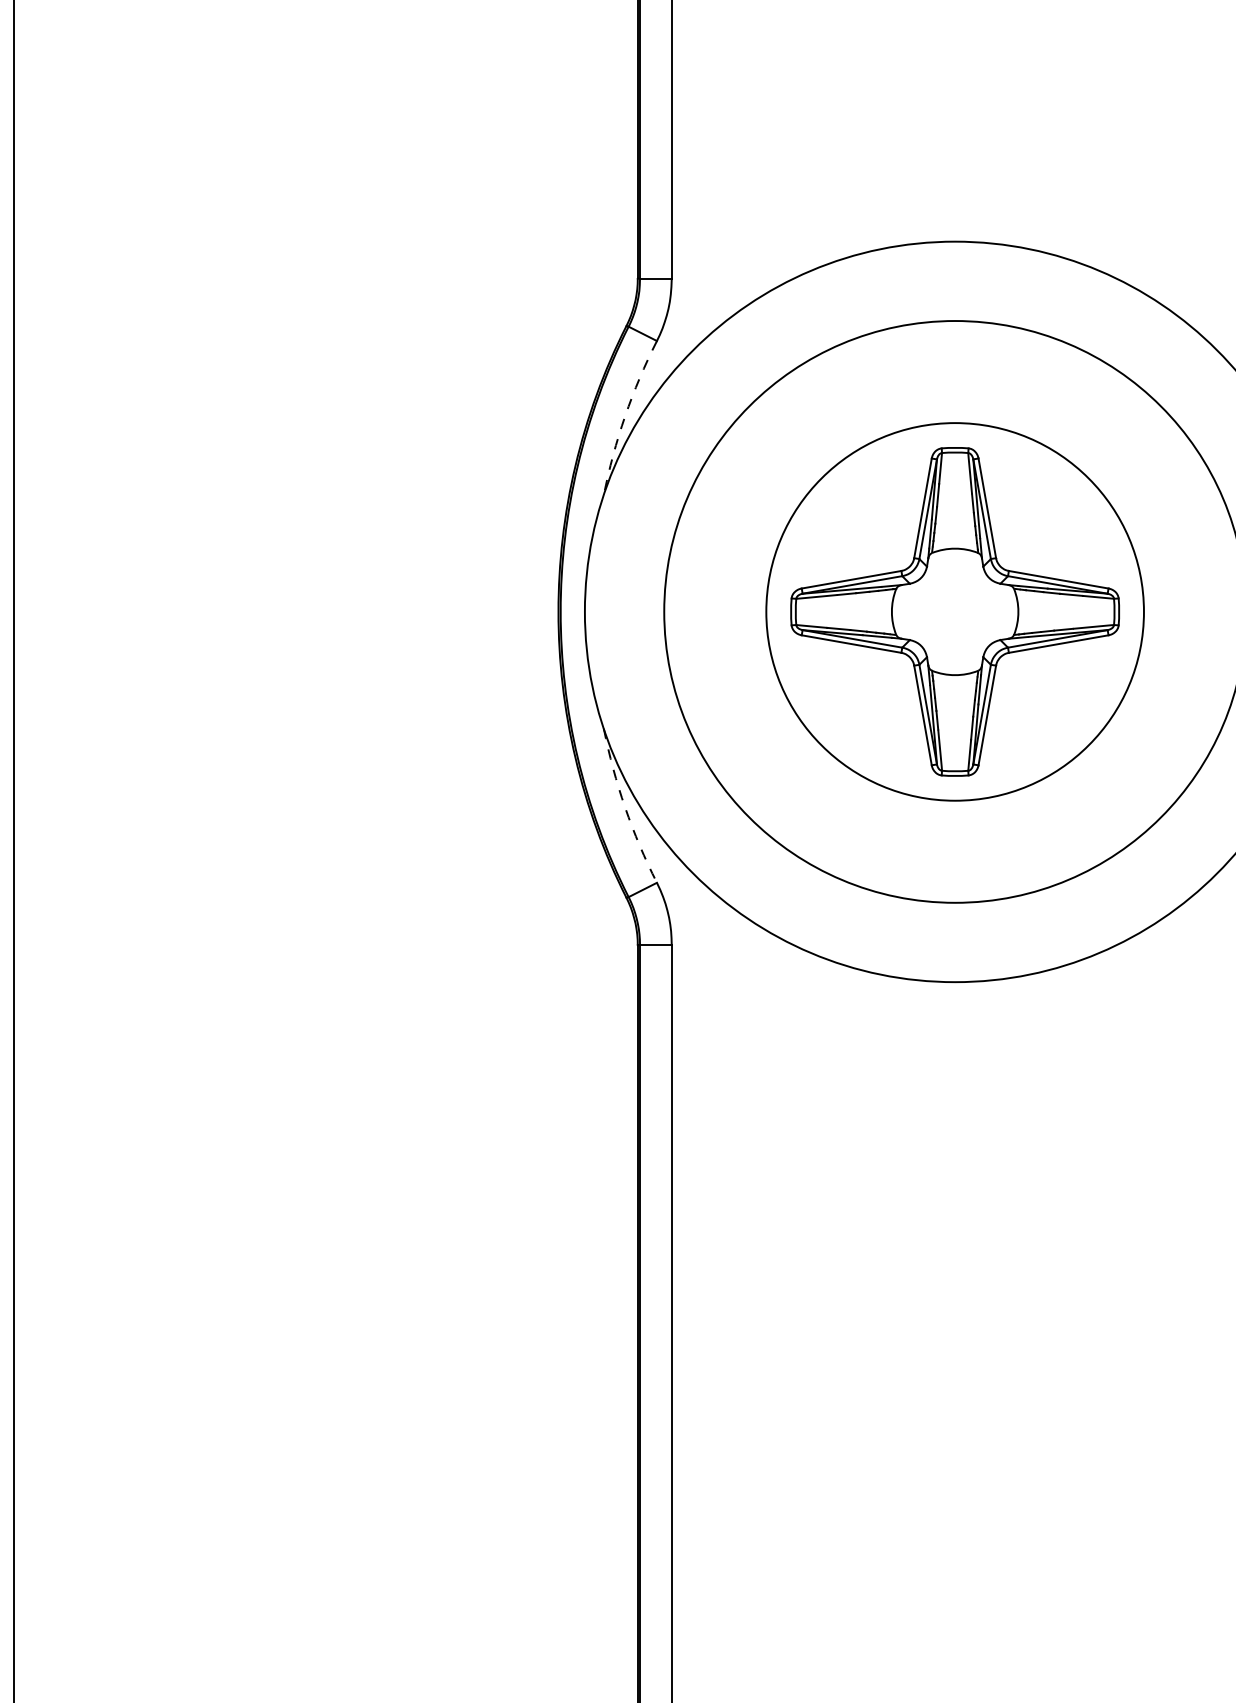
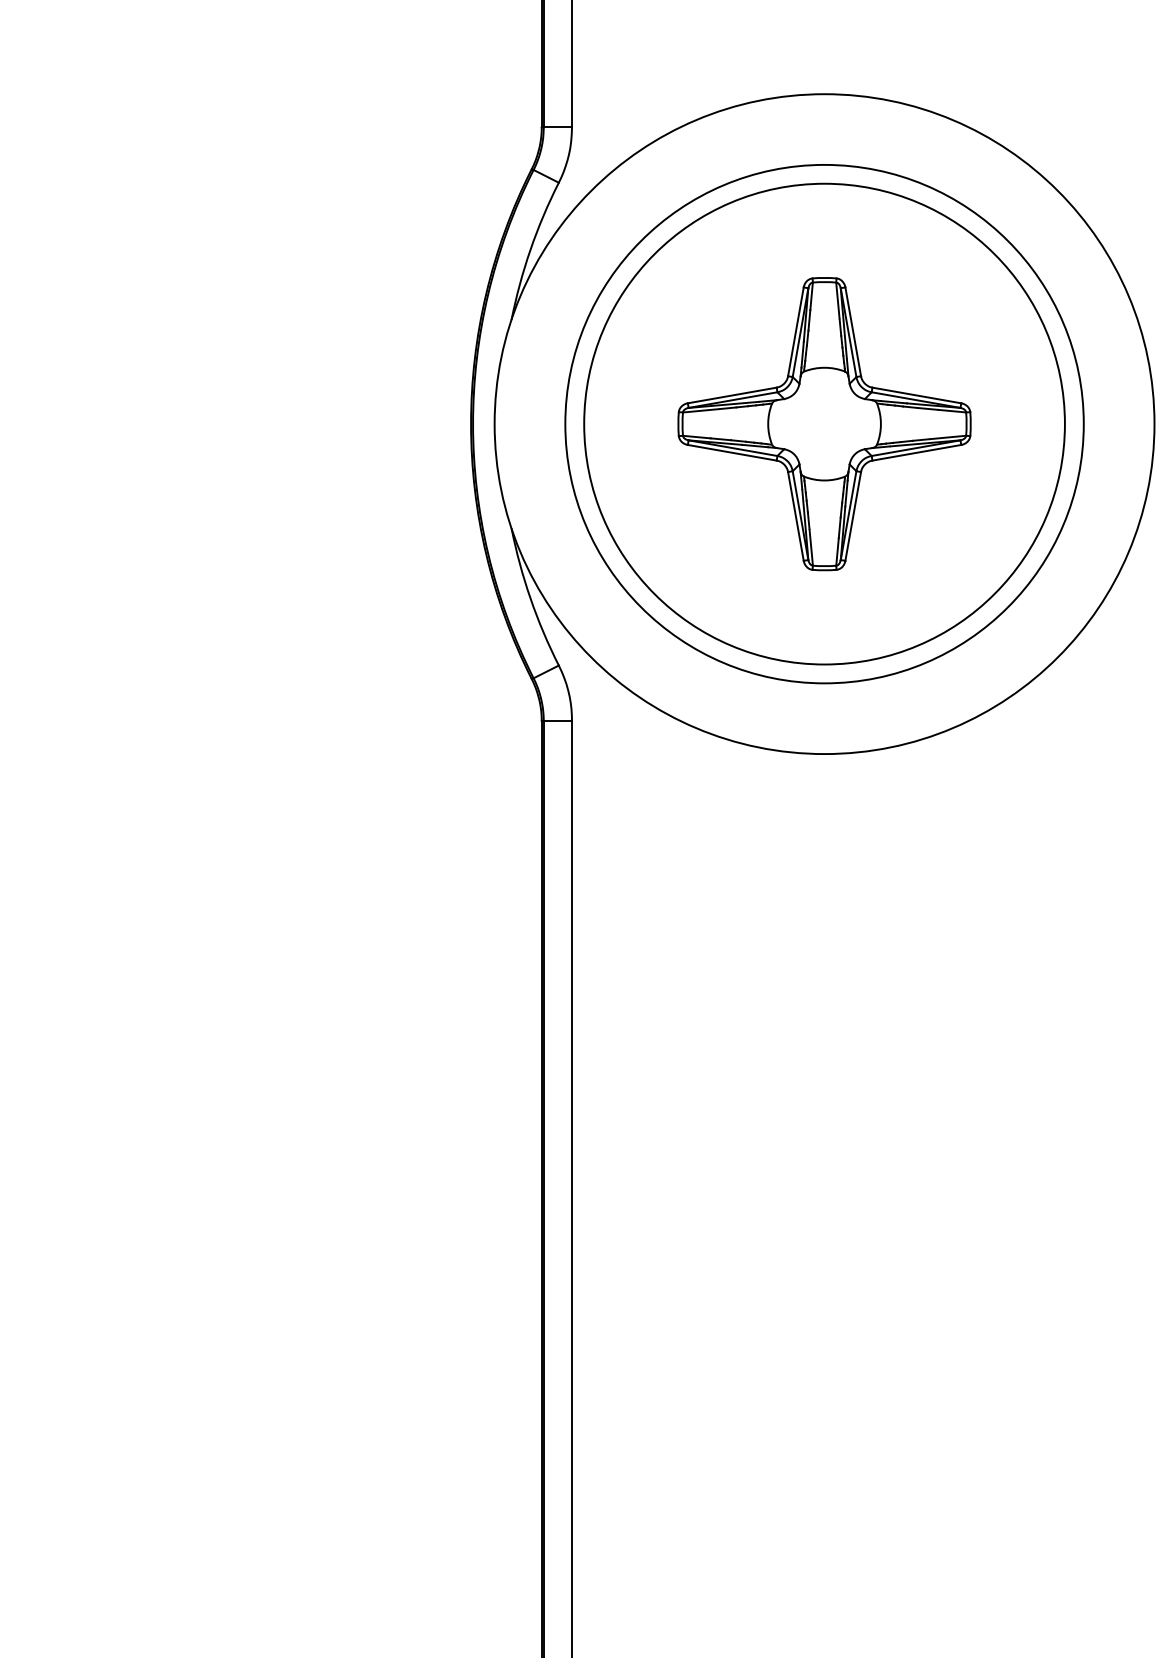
arc: (625, 415) -> (530, 249), dashed -> solid
circle: (955, 611) -> (824, 423), size x1.43
arc: (625, 807) -> (530, 598), dashed -> solid

